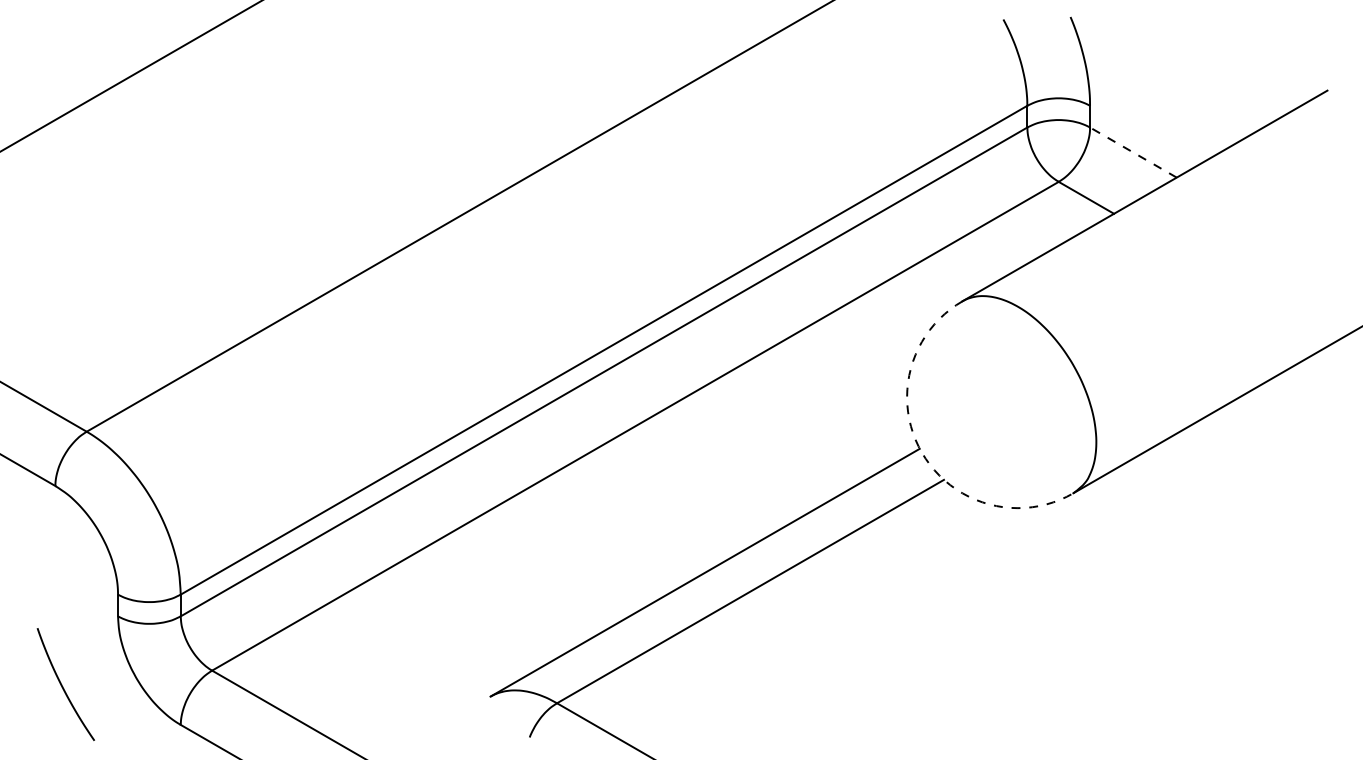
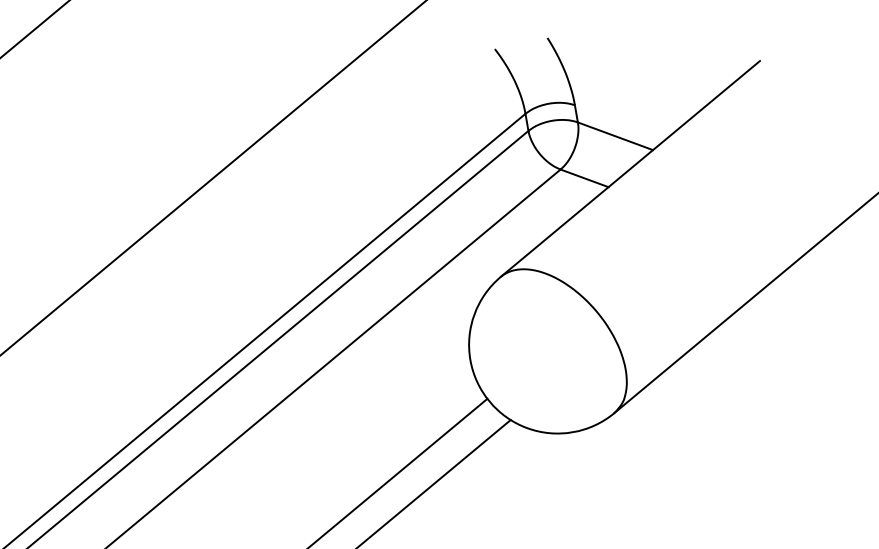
line: (1132, 152) -> (614, 136), dashed -> solid
arc: (921, 452) -> (489, 401), dashed -> solid

